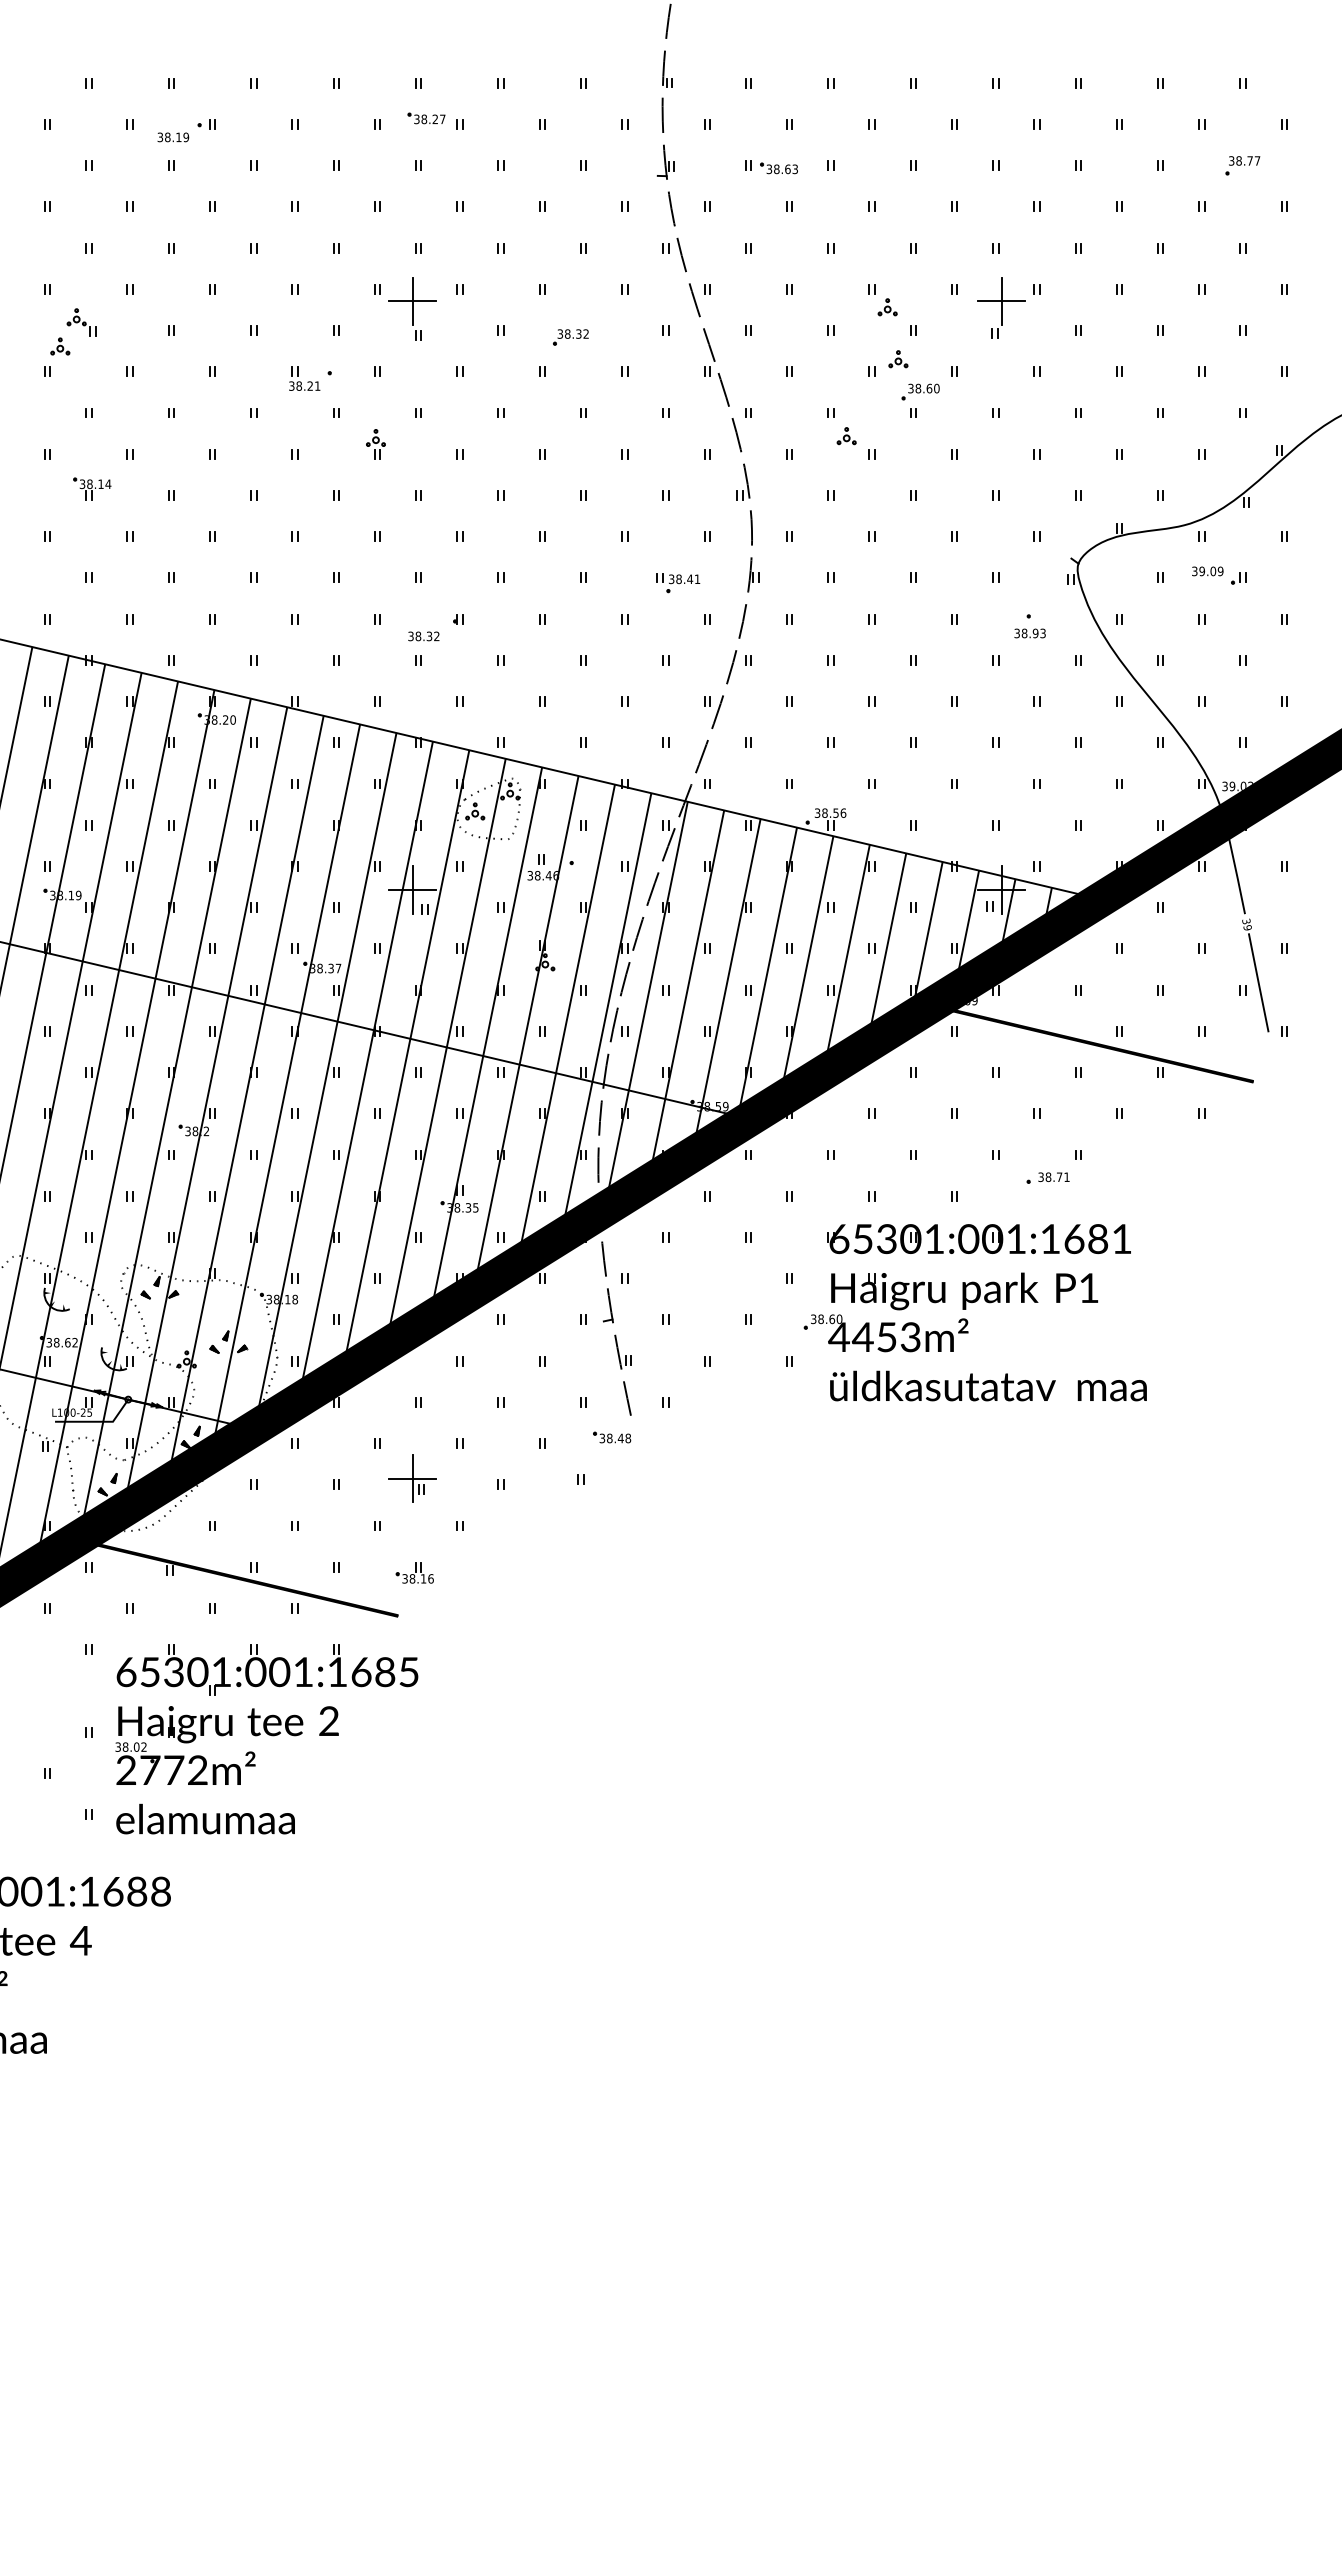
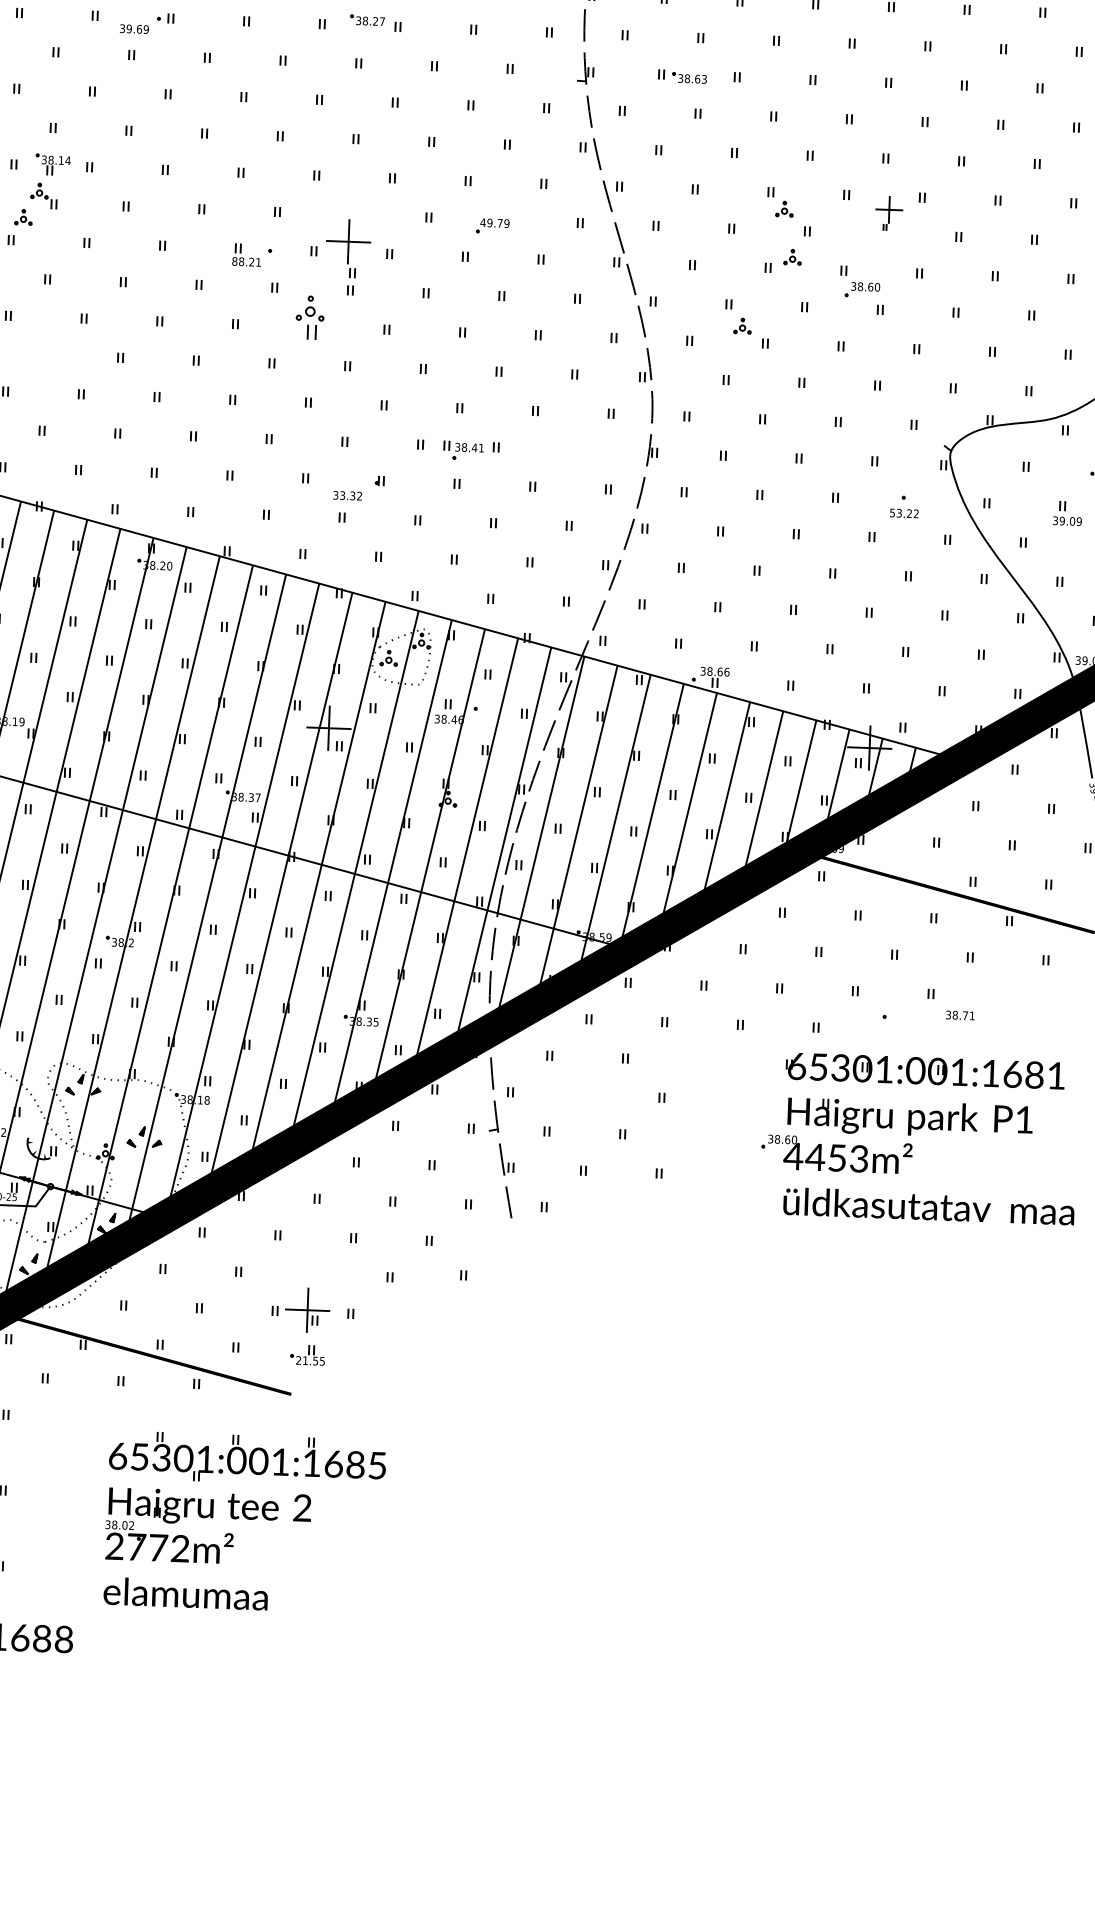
text: (172, 137) -> (133, 29), 38.19 -> 39.69
part: (1001, 307) -> (889, 213), size x0.6
part: (412, 308) -> (348, 248), moved
text: (573, 333) -> (495, 222), 38.32 -> 49.79
text: (291, 385) -> (234, 260), 38.21 -> 88.21
part: (920, 391) -> (862, 289), moved
part: (375, 444) -> (309, 317), size x1.6
part: (92, 488) -> (53, 164), moved
text: (1207, 571) -> (1067, 521), moved
part: (678, 583) -> (463, 451), moved
text: (1029, 633) -> (903, 513), 38.93 -> 53.22
text: (418, 636) -> (342, 495), 38.32 -> 33.32
text: (835, 812) -> (719, 671), 38.56 -> 38.66
text: (1053, 1177) -> (959, 1015), moved
part: (966, 1309) -> (911, 1135), moved
part: (612, 1437) -> (493, 1237), removed
part: (412, 1478) -> (307, 1309), moved
text: (417, 1578) -> (310, 1360), 38.16 -> 21.55
part: (266, 1739) -> (244, 1522), moved

